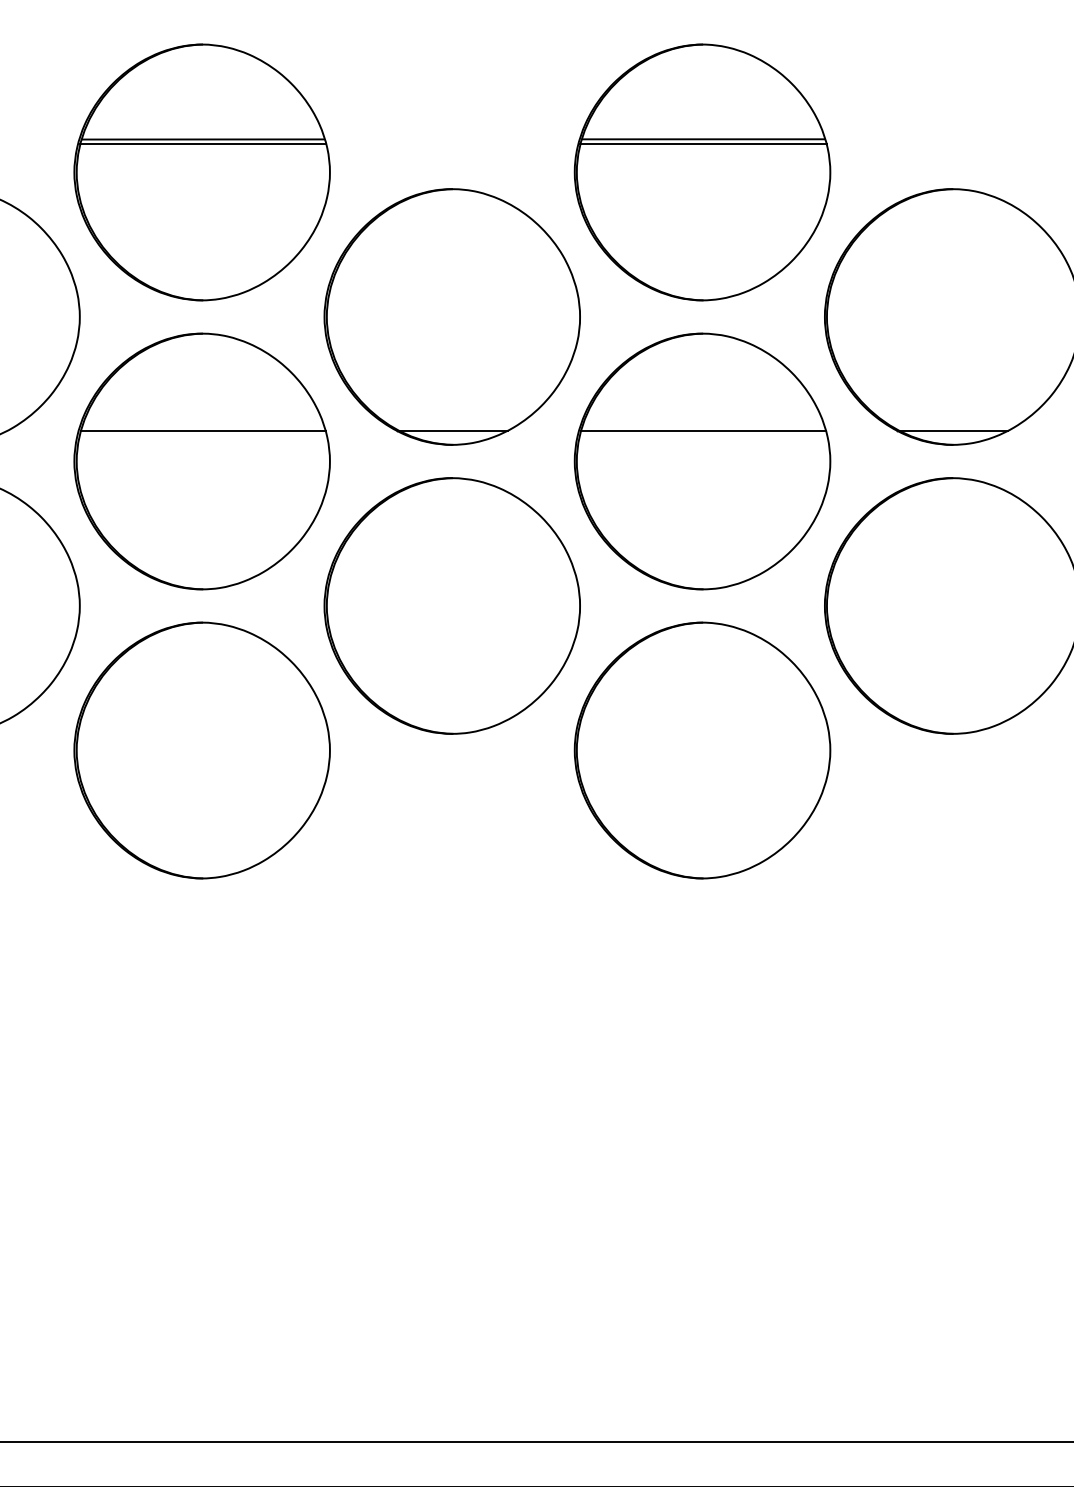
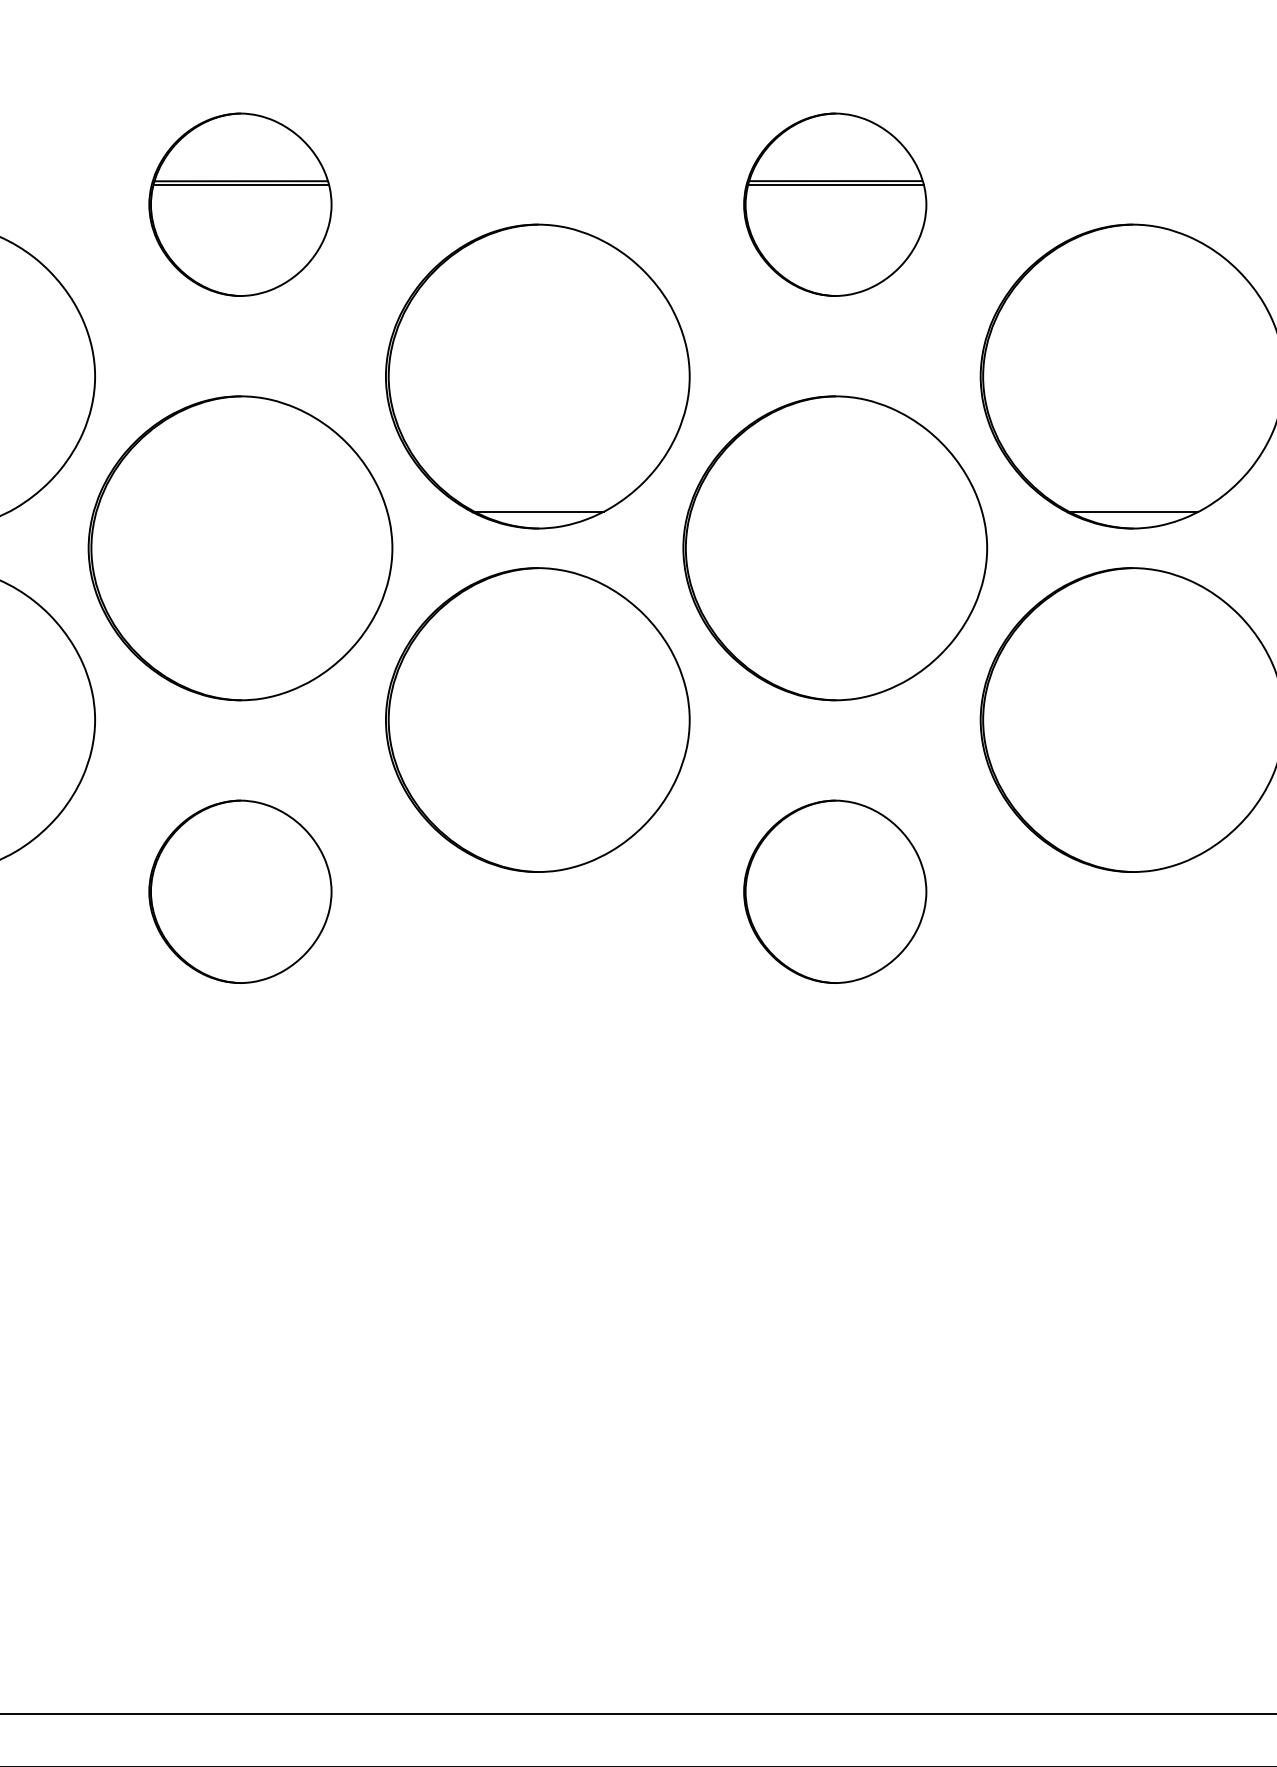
part: (201, 172) -> (239, 204), size x0.6
part: (702, 172) -> (835, 204), size x0.6
line: (203, 430) -> (242, 511), removed
line: (703, 430) -> (836, 511), removed
part: (201, 750) -> (239, 891), size x0.6
part: (702, 750) -> (835, 891), size x0.6

